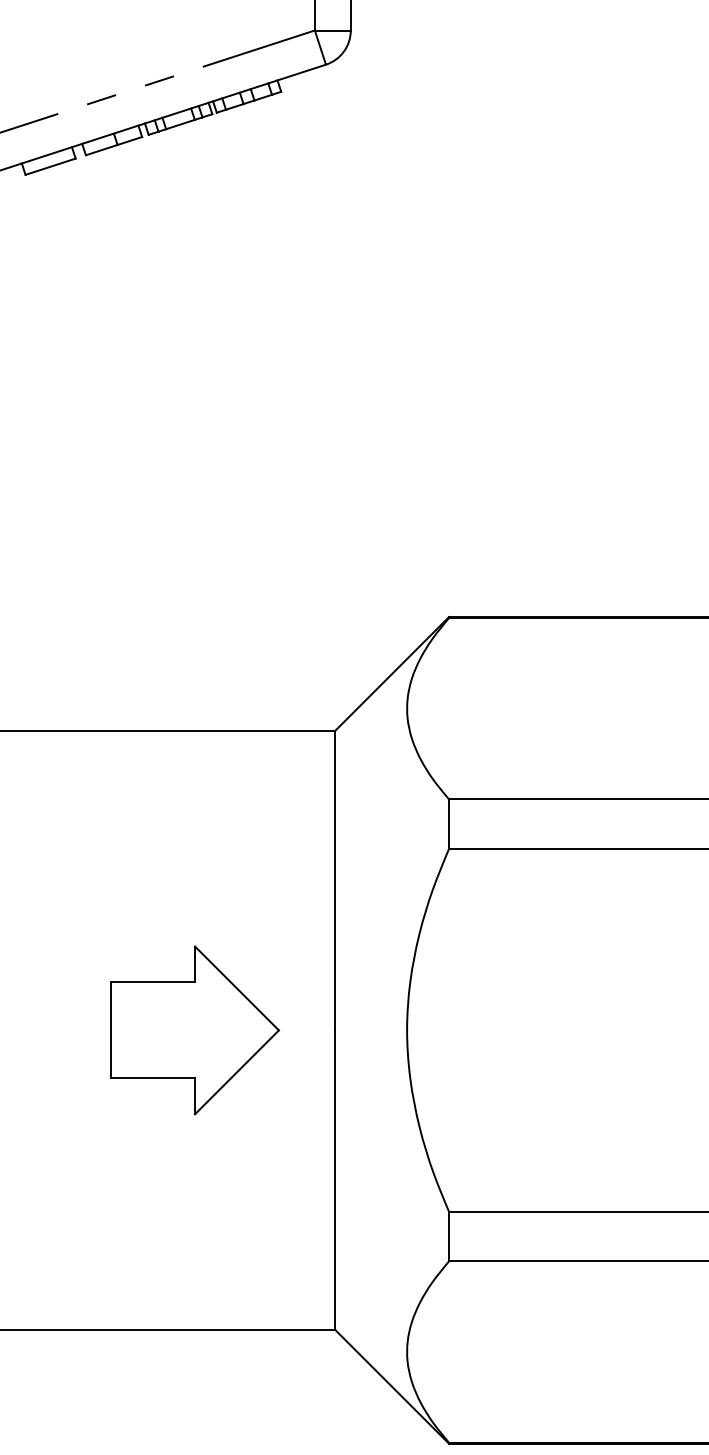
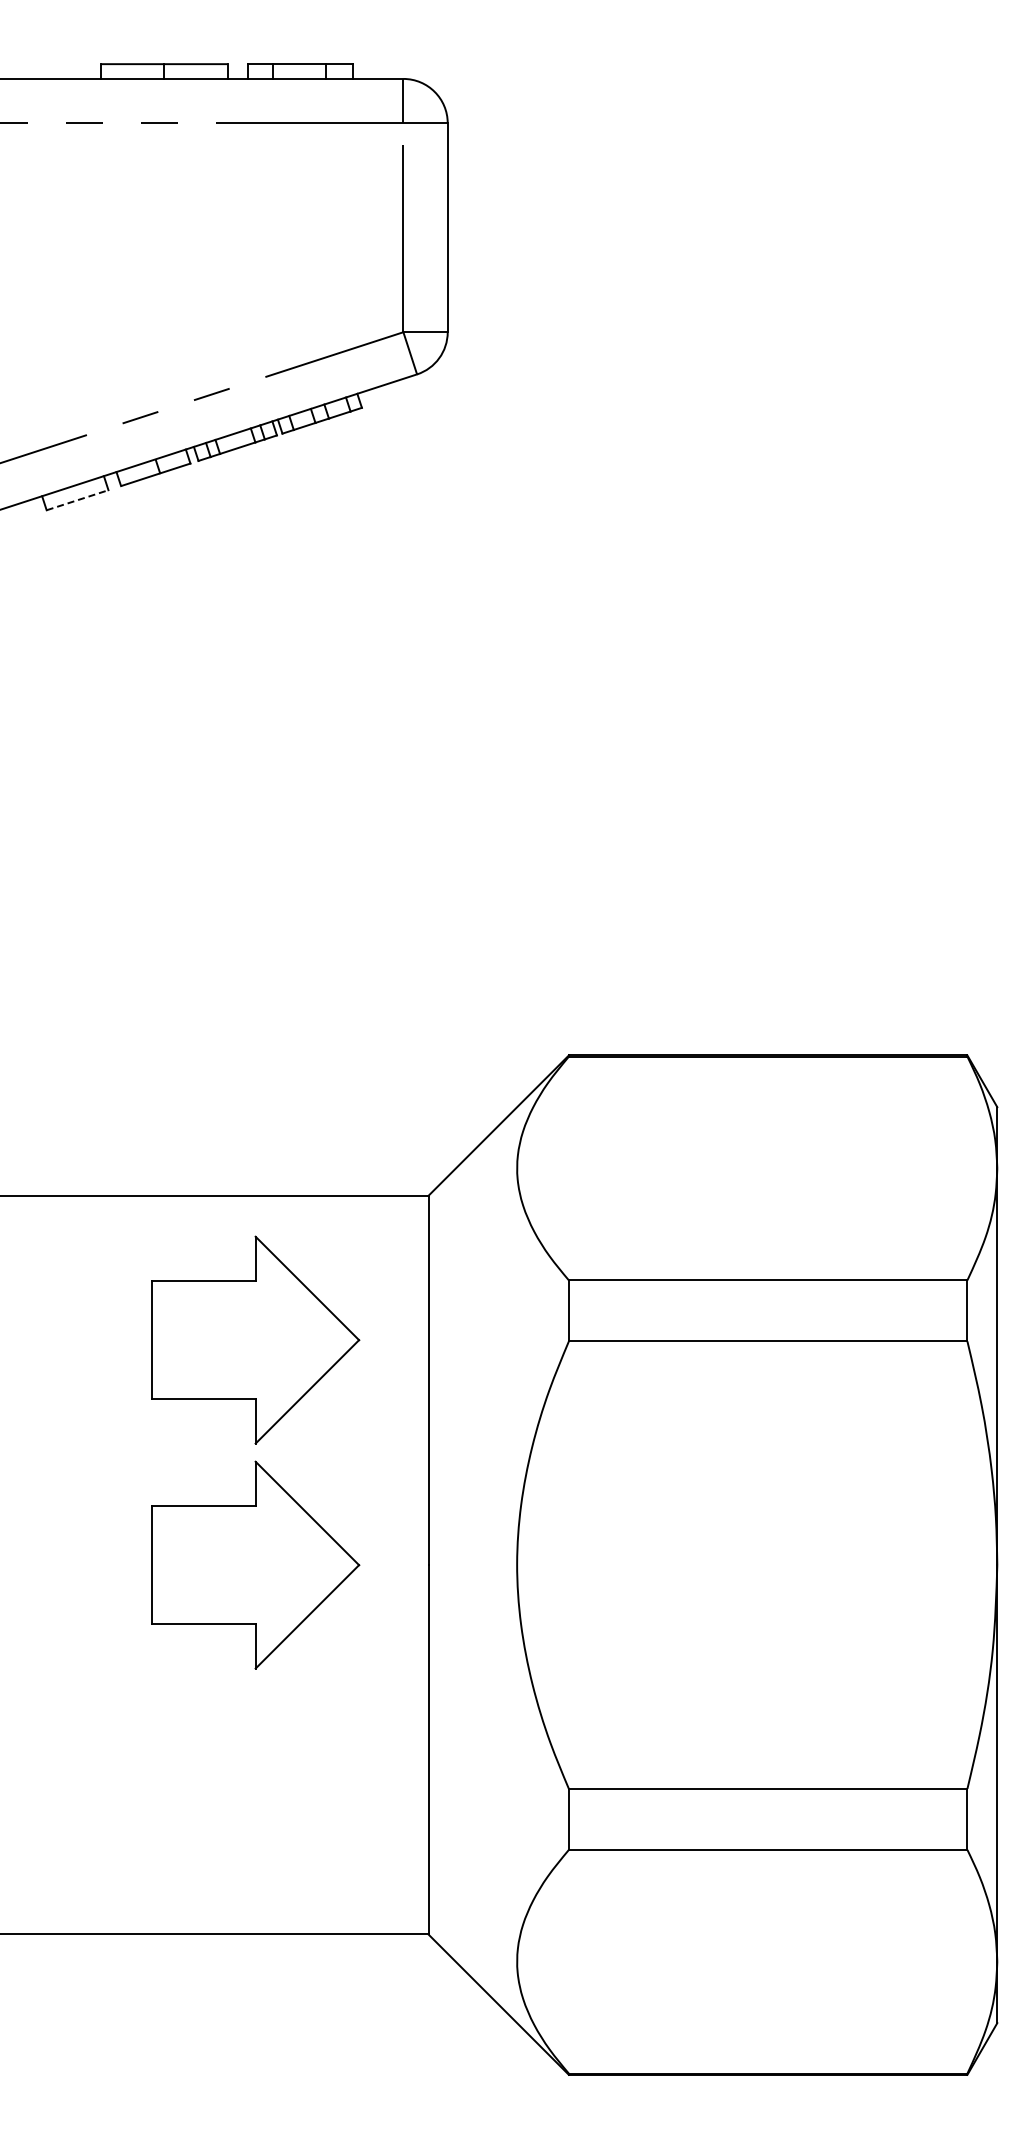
line: (51, 166) -> (78, 500), solid -> dashed
part: (194, 847) -> (255, 1339), added

